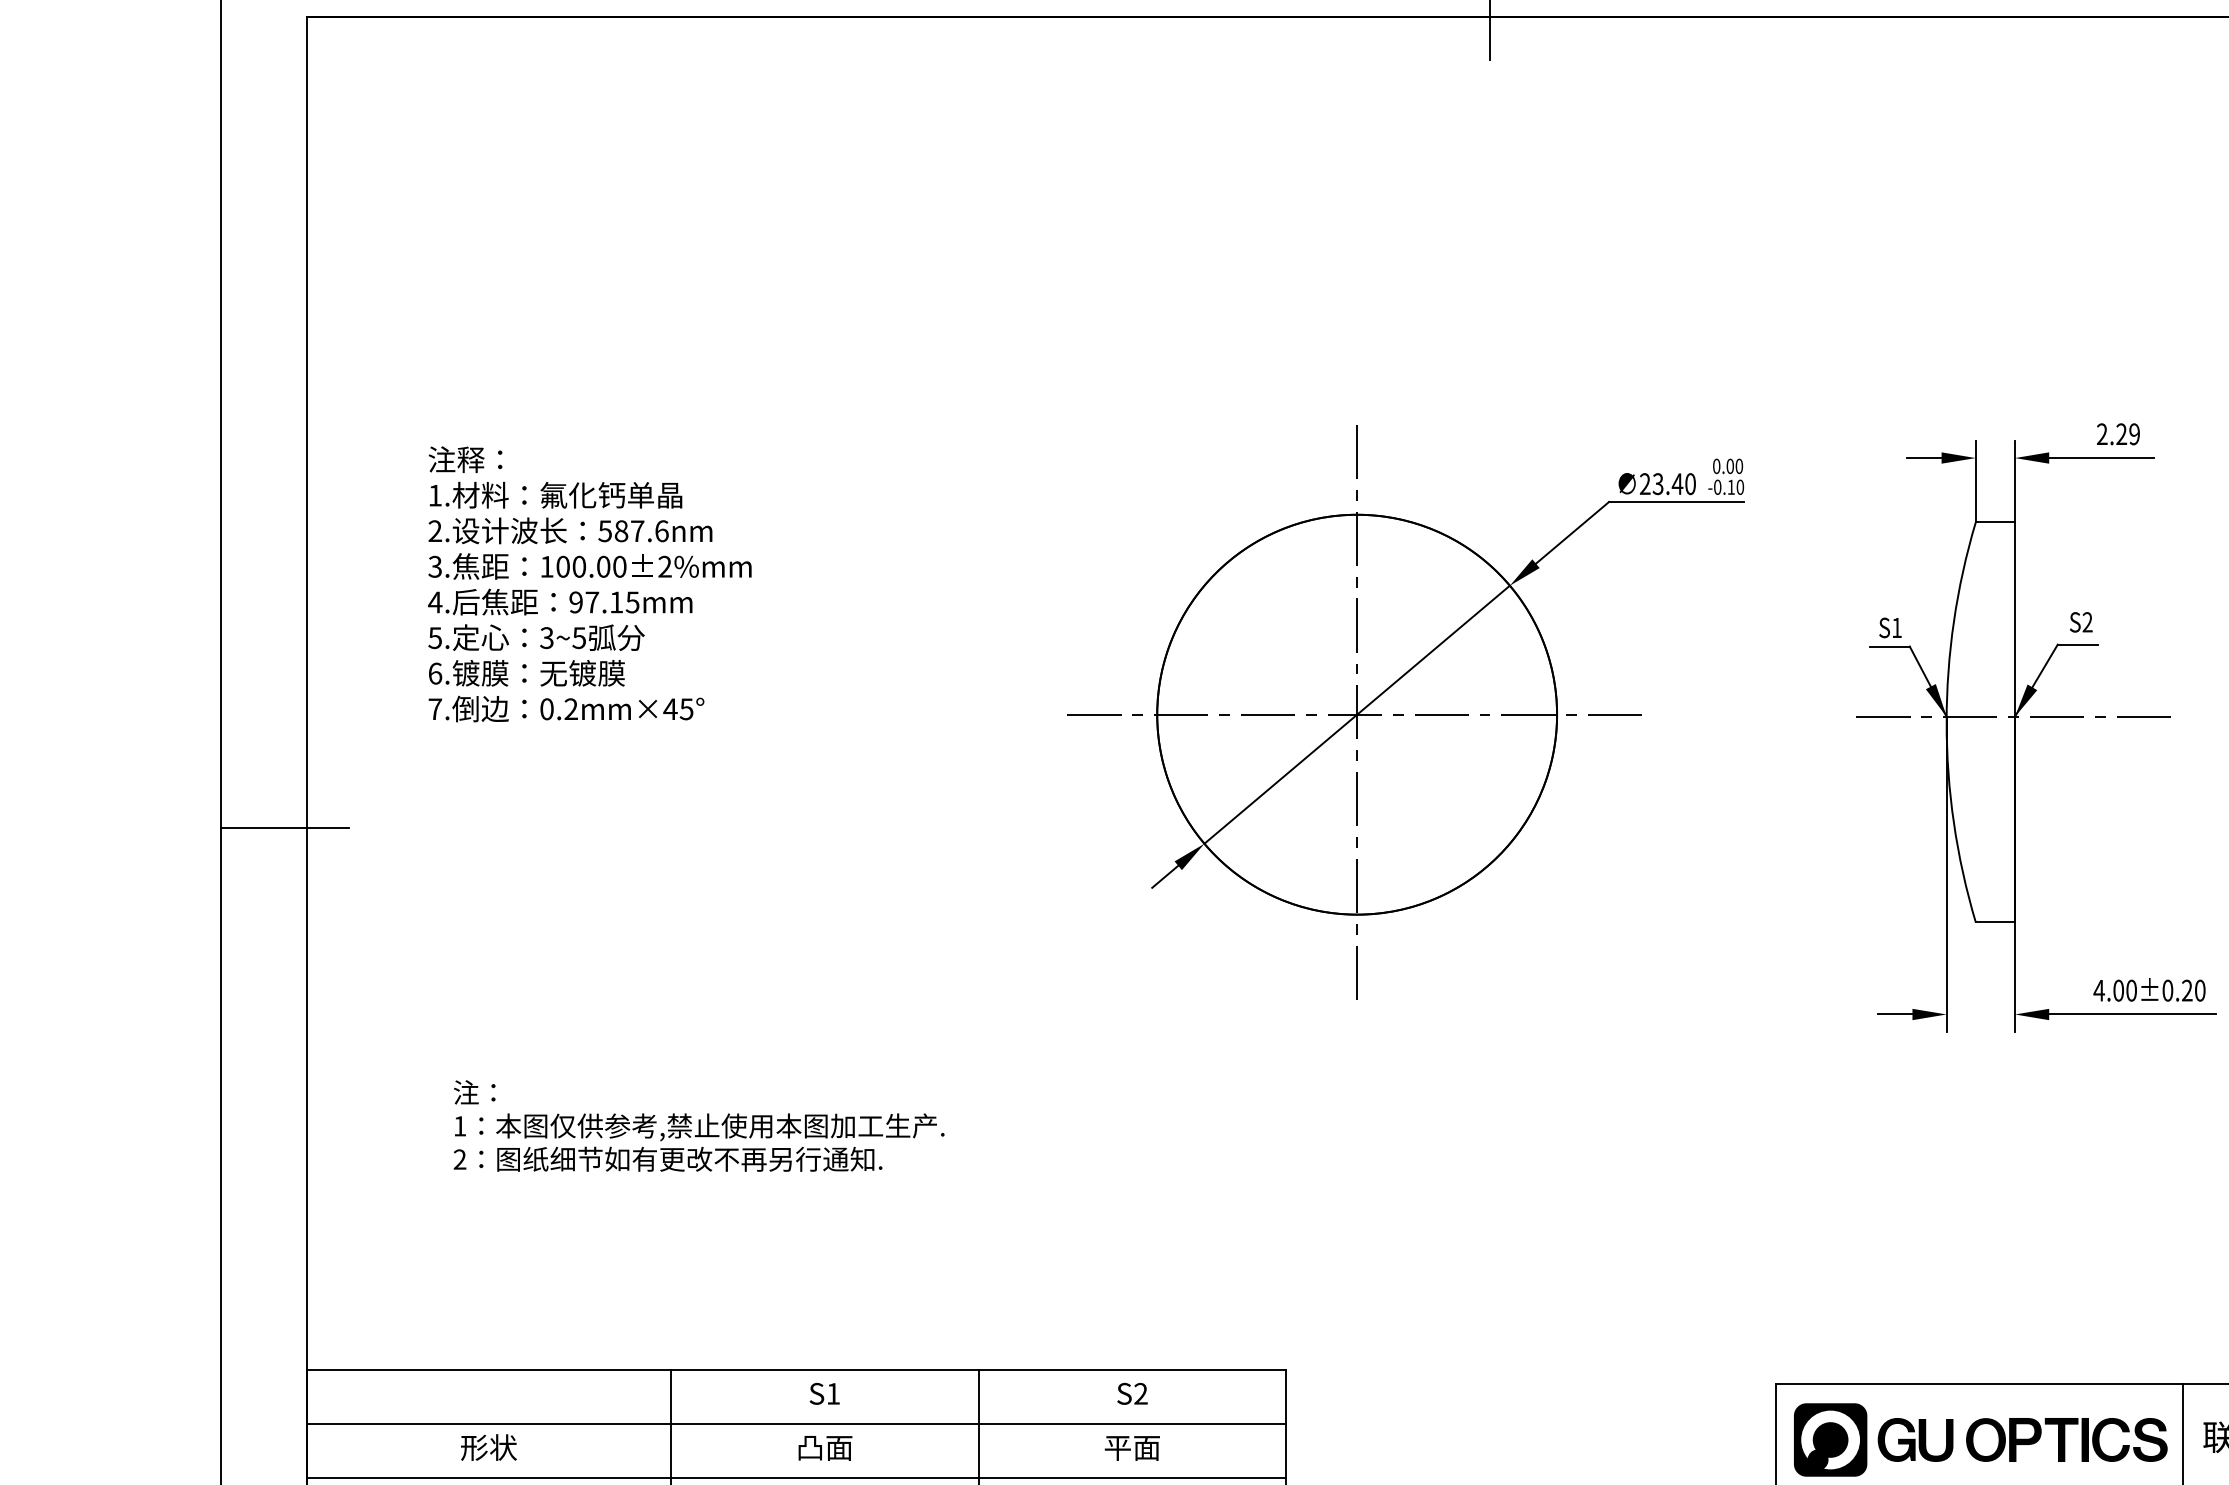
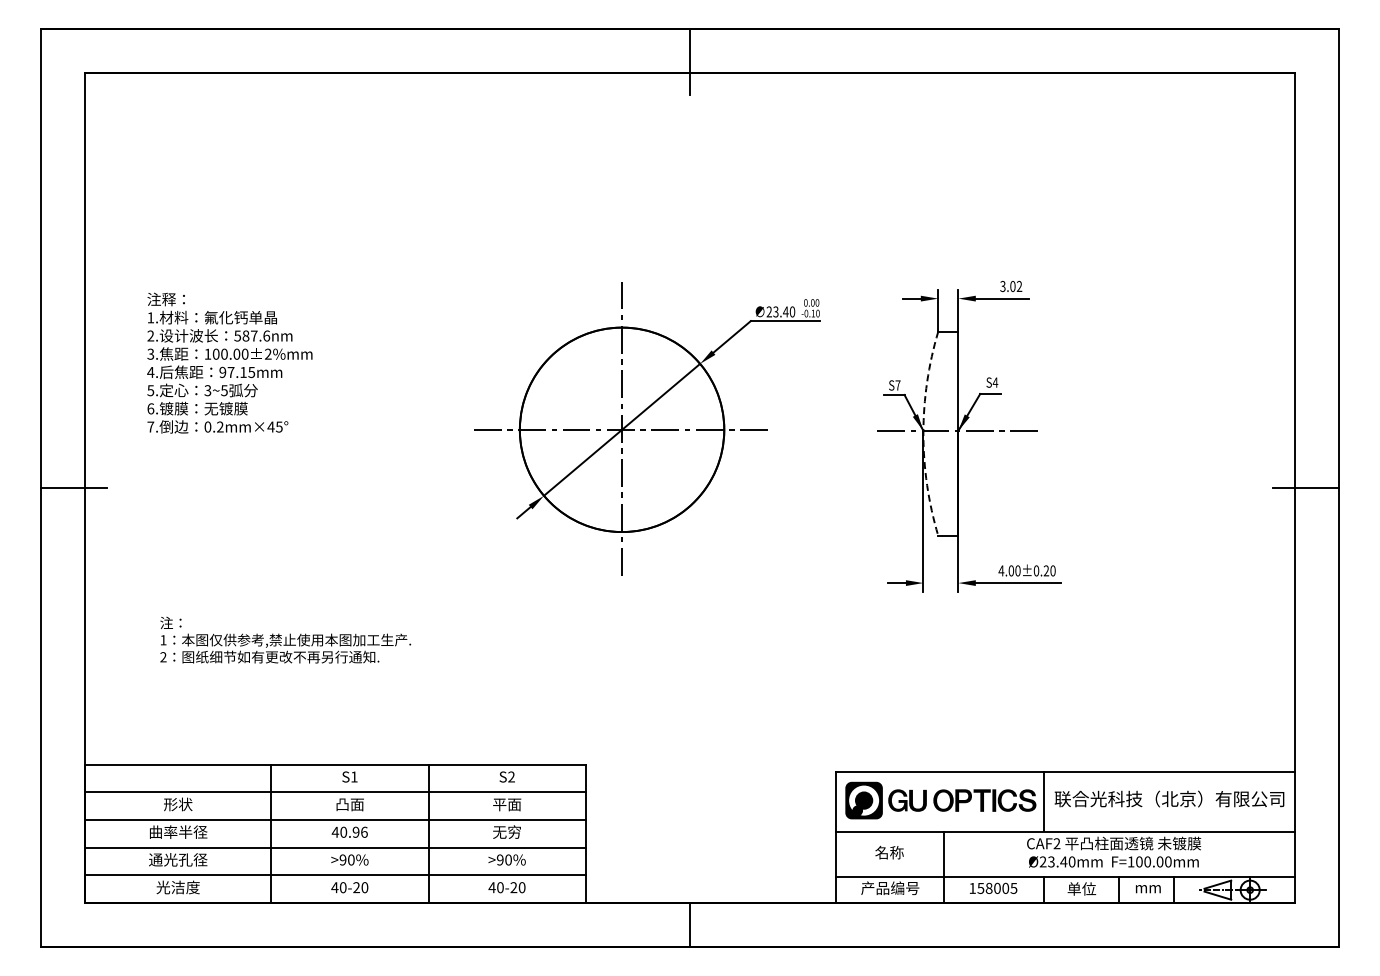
text: (2118, 434) -> (1011, 286), 2.29 -> 3.02
text: (2087, 622) -> (995, 382), S2 -> S4
text: (1895, 627) -> (897, 385), S1 -> S7
arc: (1946, 721) -> (923, 433), solid -> dashed

